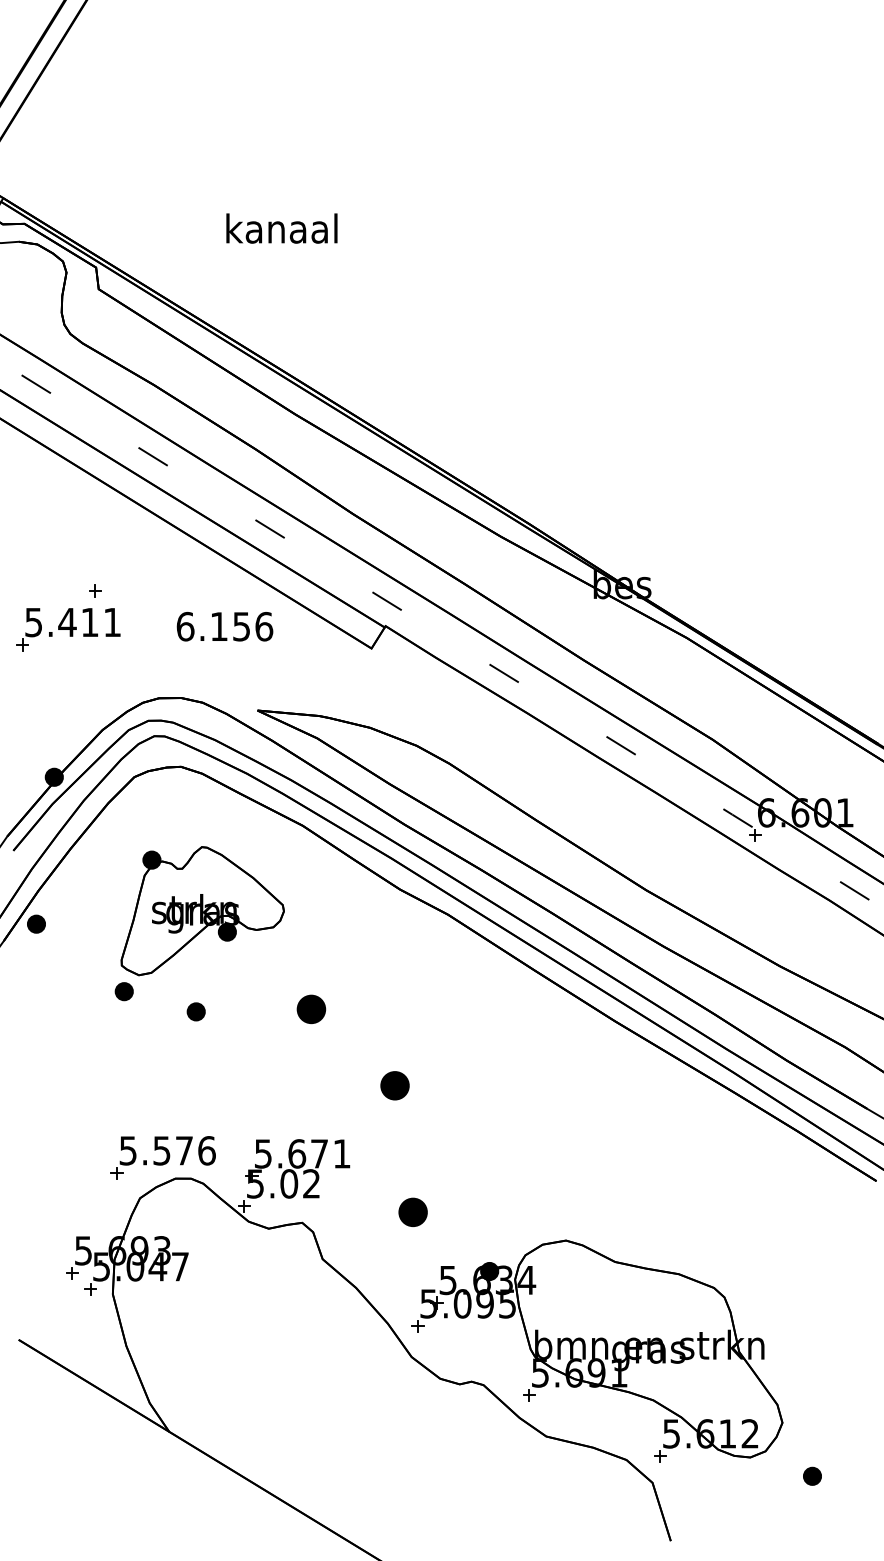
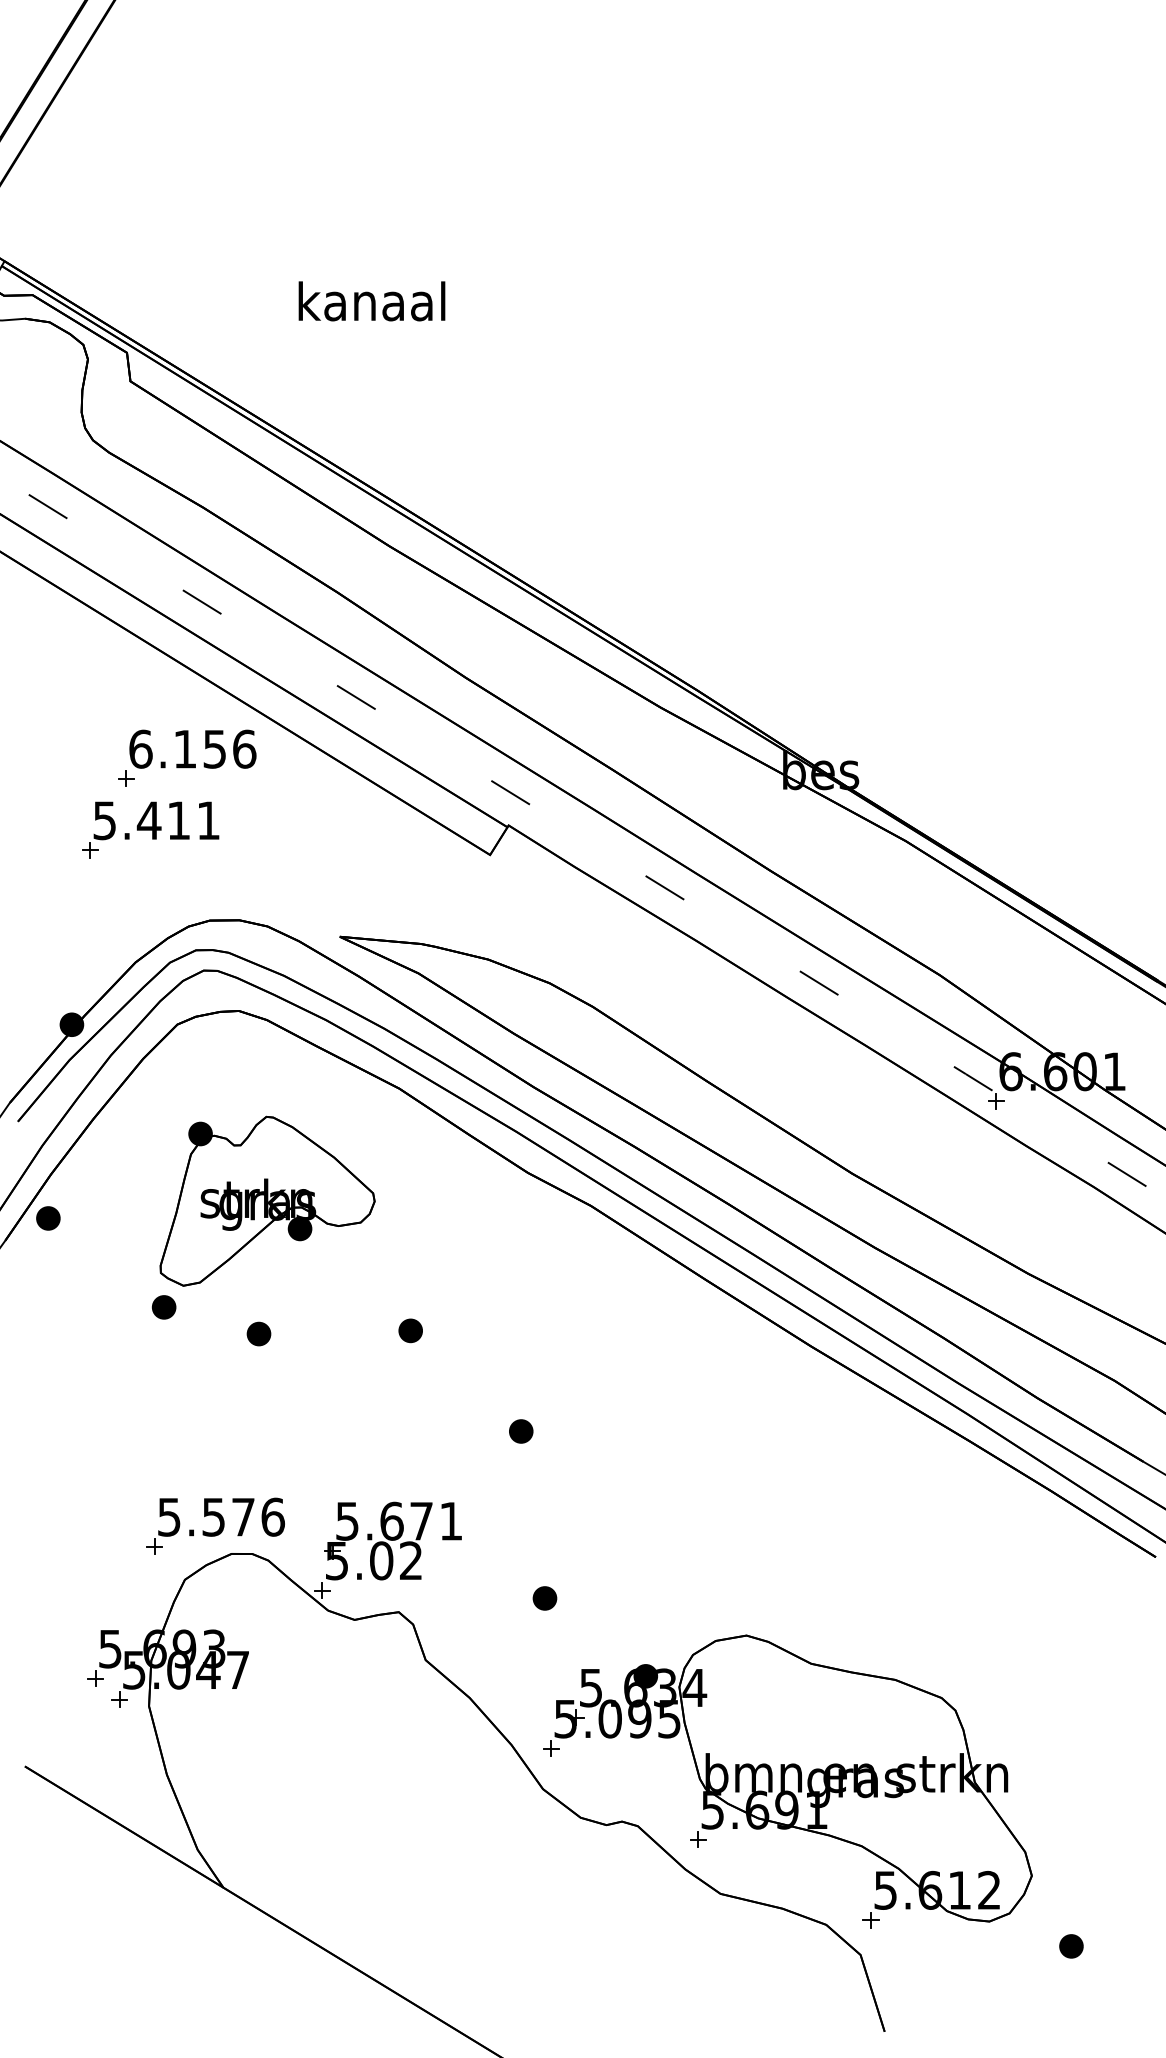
text: (224, 626) -> (192, 748), moved
part: (68, 629) -> (150, 829), moved
part: (311, 1009) -> (410, 1330), size x0.62
part: (395, 1085) -> (521, 1431), size x0.62
part: (412, 1212) -> (544, 1598), size x0.62

